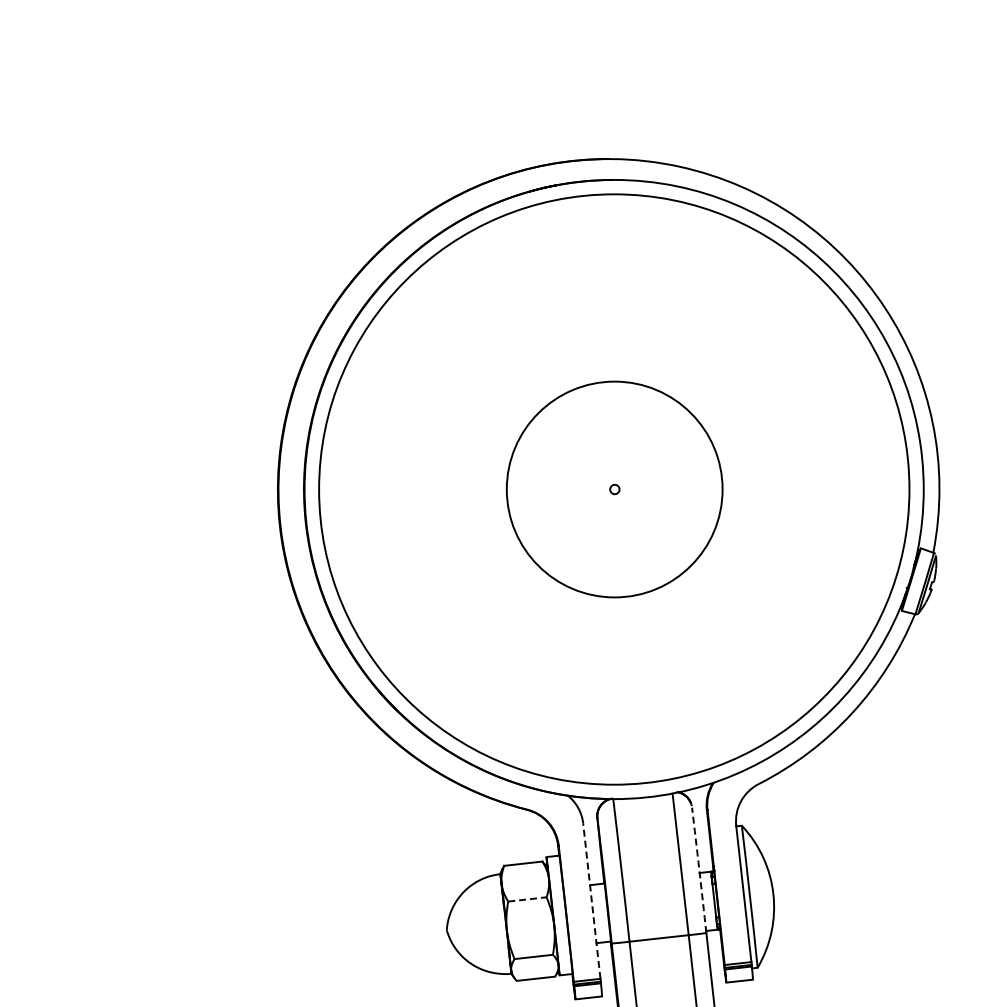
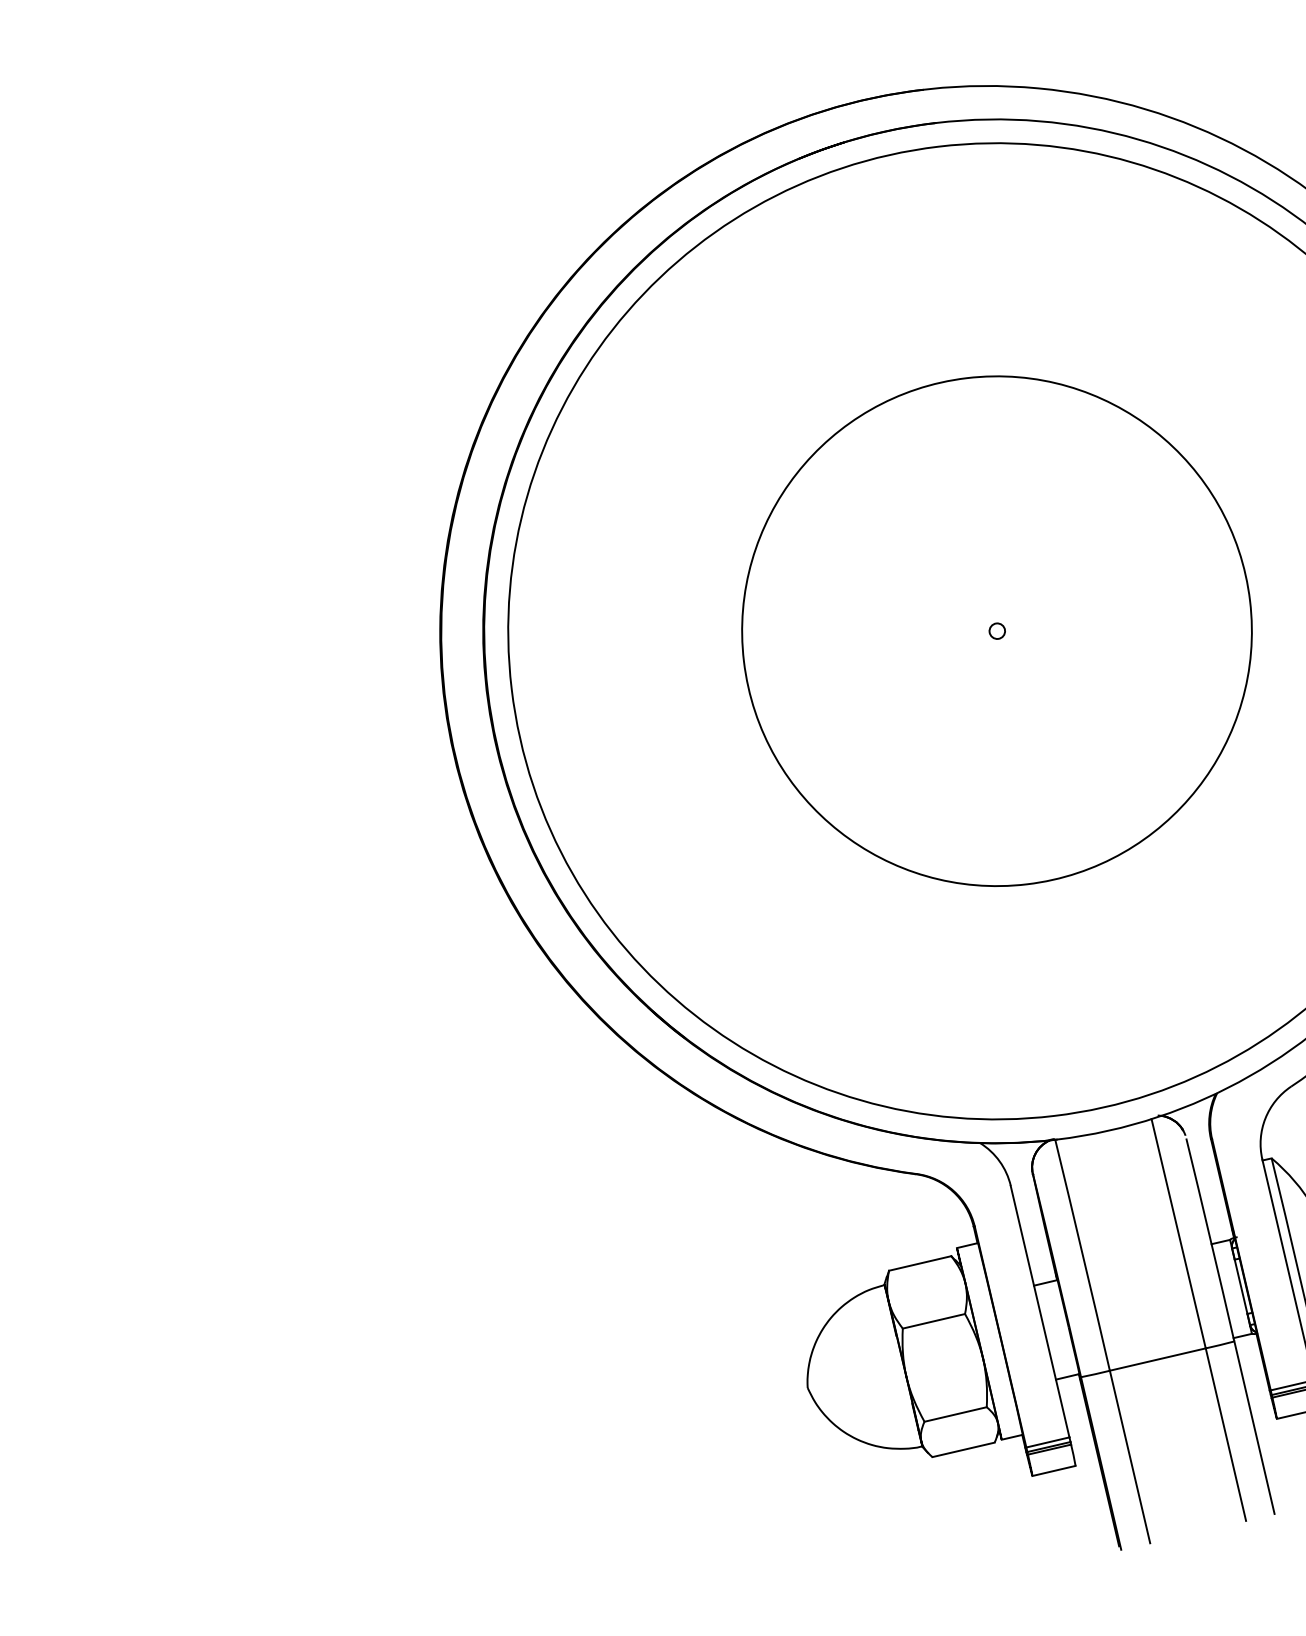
circle: (614, 489) -> (996, 631), size x1.43
arc: (699, 870) -> (1210, 1240), dashed -> solid
line: (527, 899) -> (934, 1321), dashed -> solid
line: (591, 900) -> (1039, 1310), dashed -> solid

